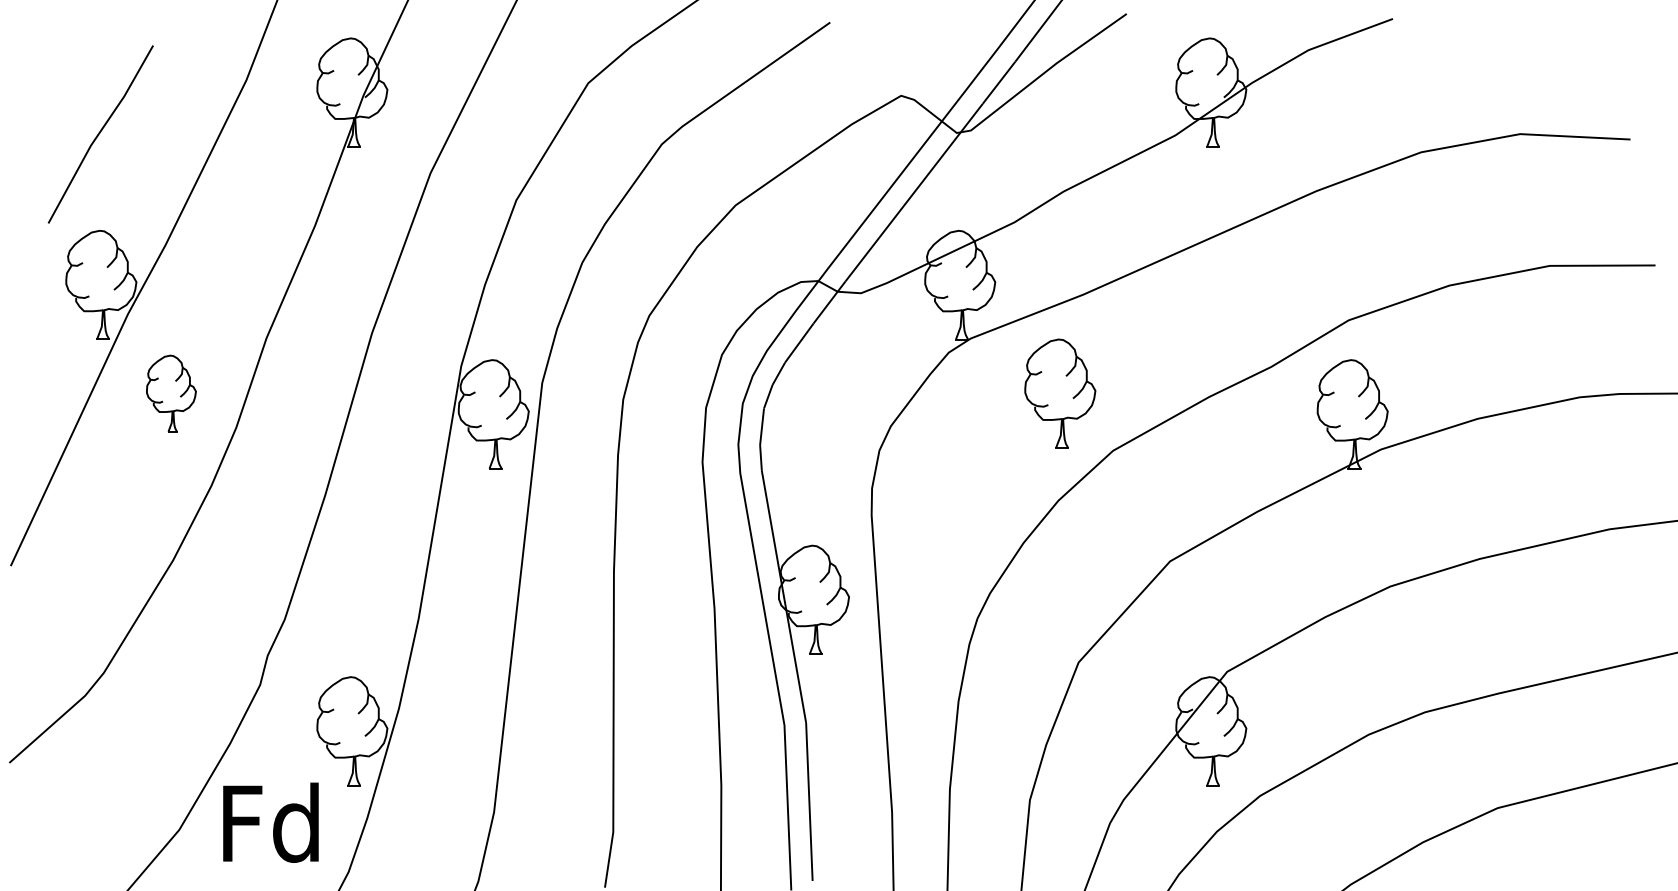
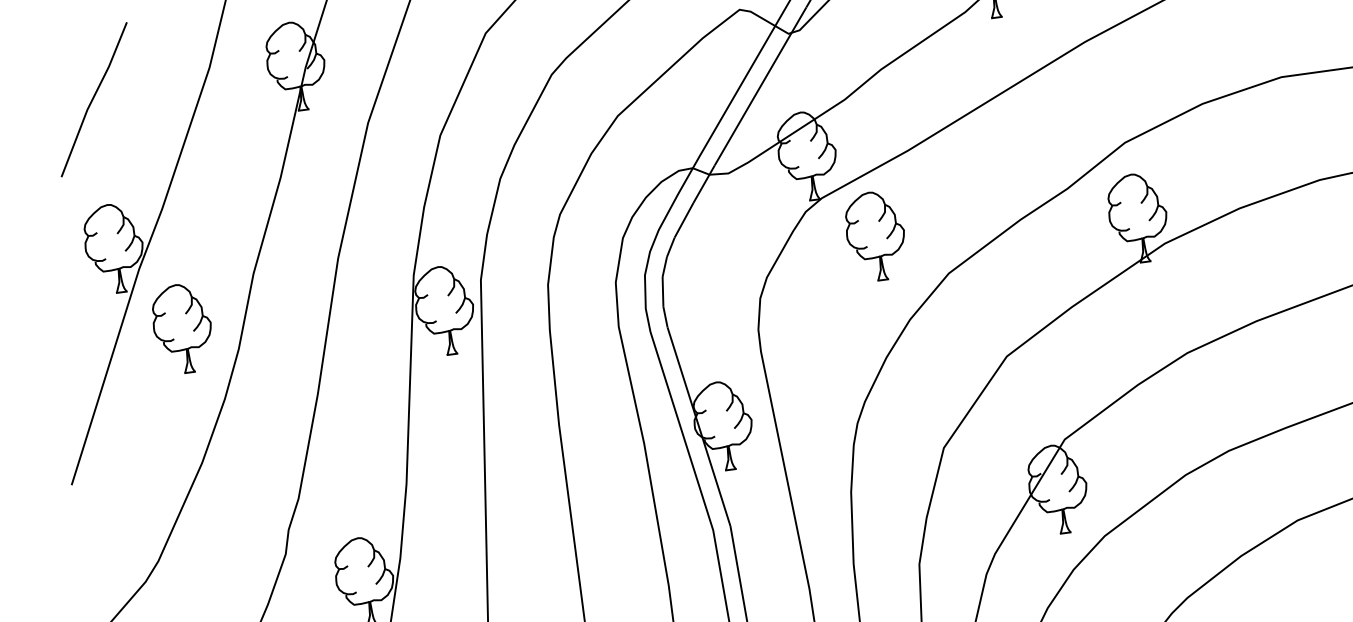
line: (100, 133) -> (93, 98), moved
part: (171, 393) -> (182, 328), size x1.43
part: (1060, 393) -> (876, 236), moved

